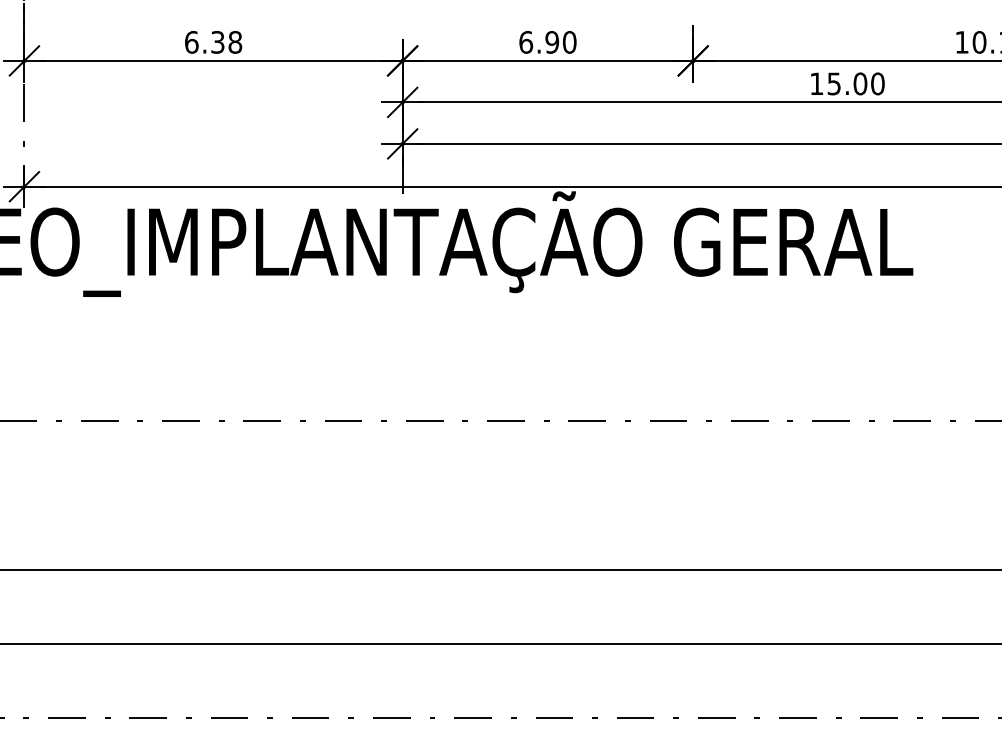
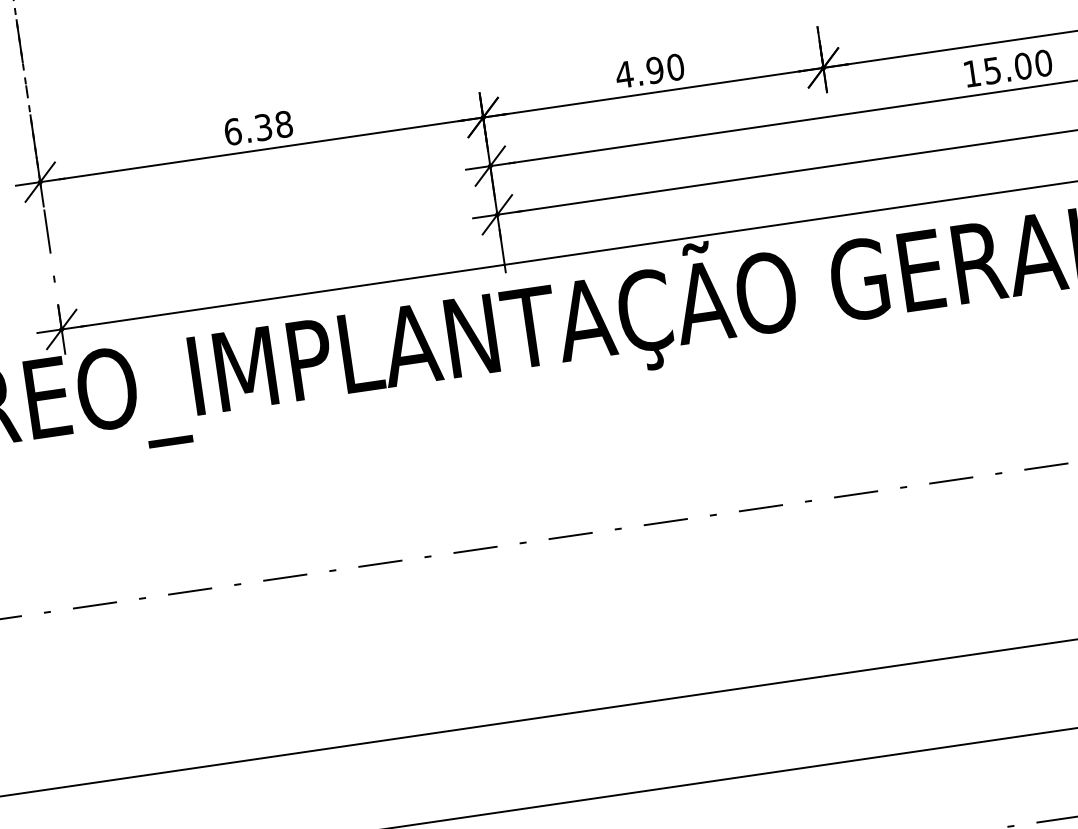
text: (525, 42) -> (623, 75), 6.90 -> 4.90

